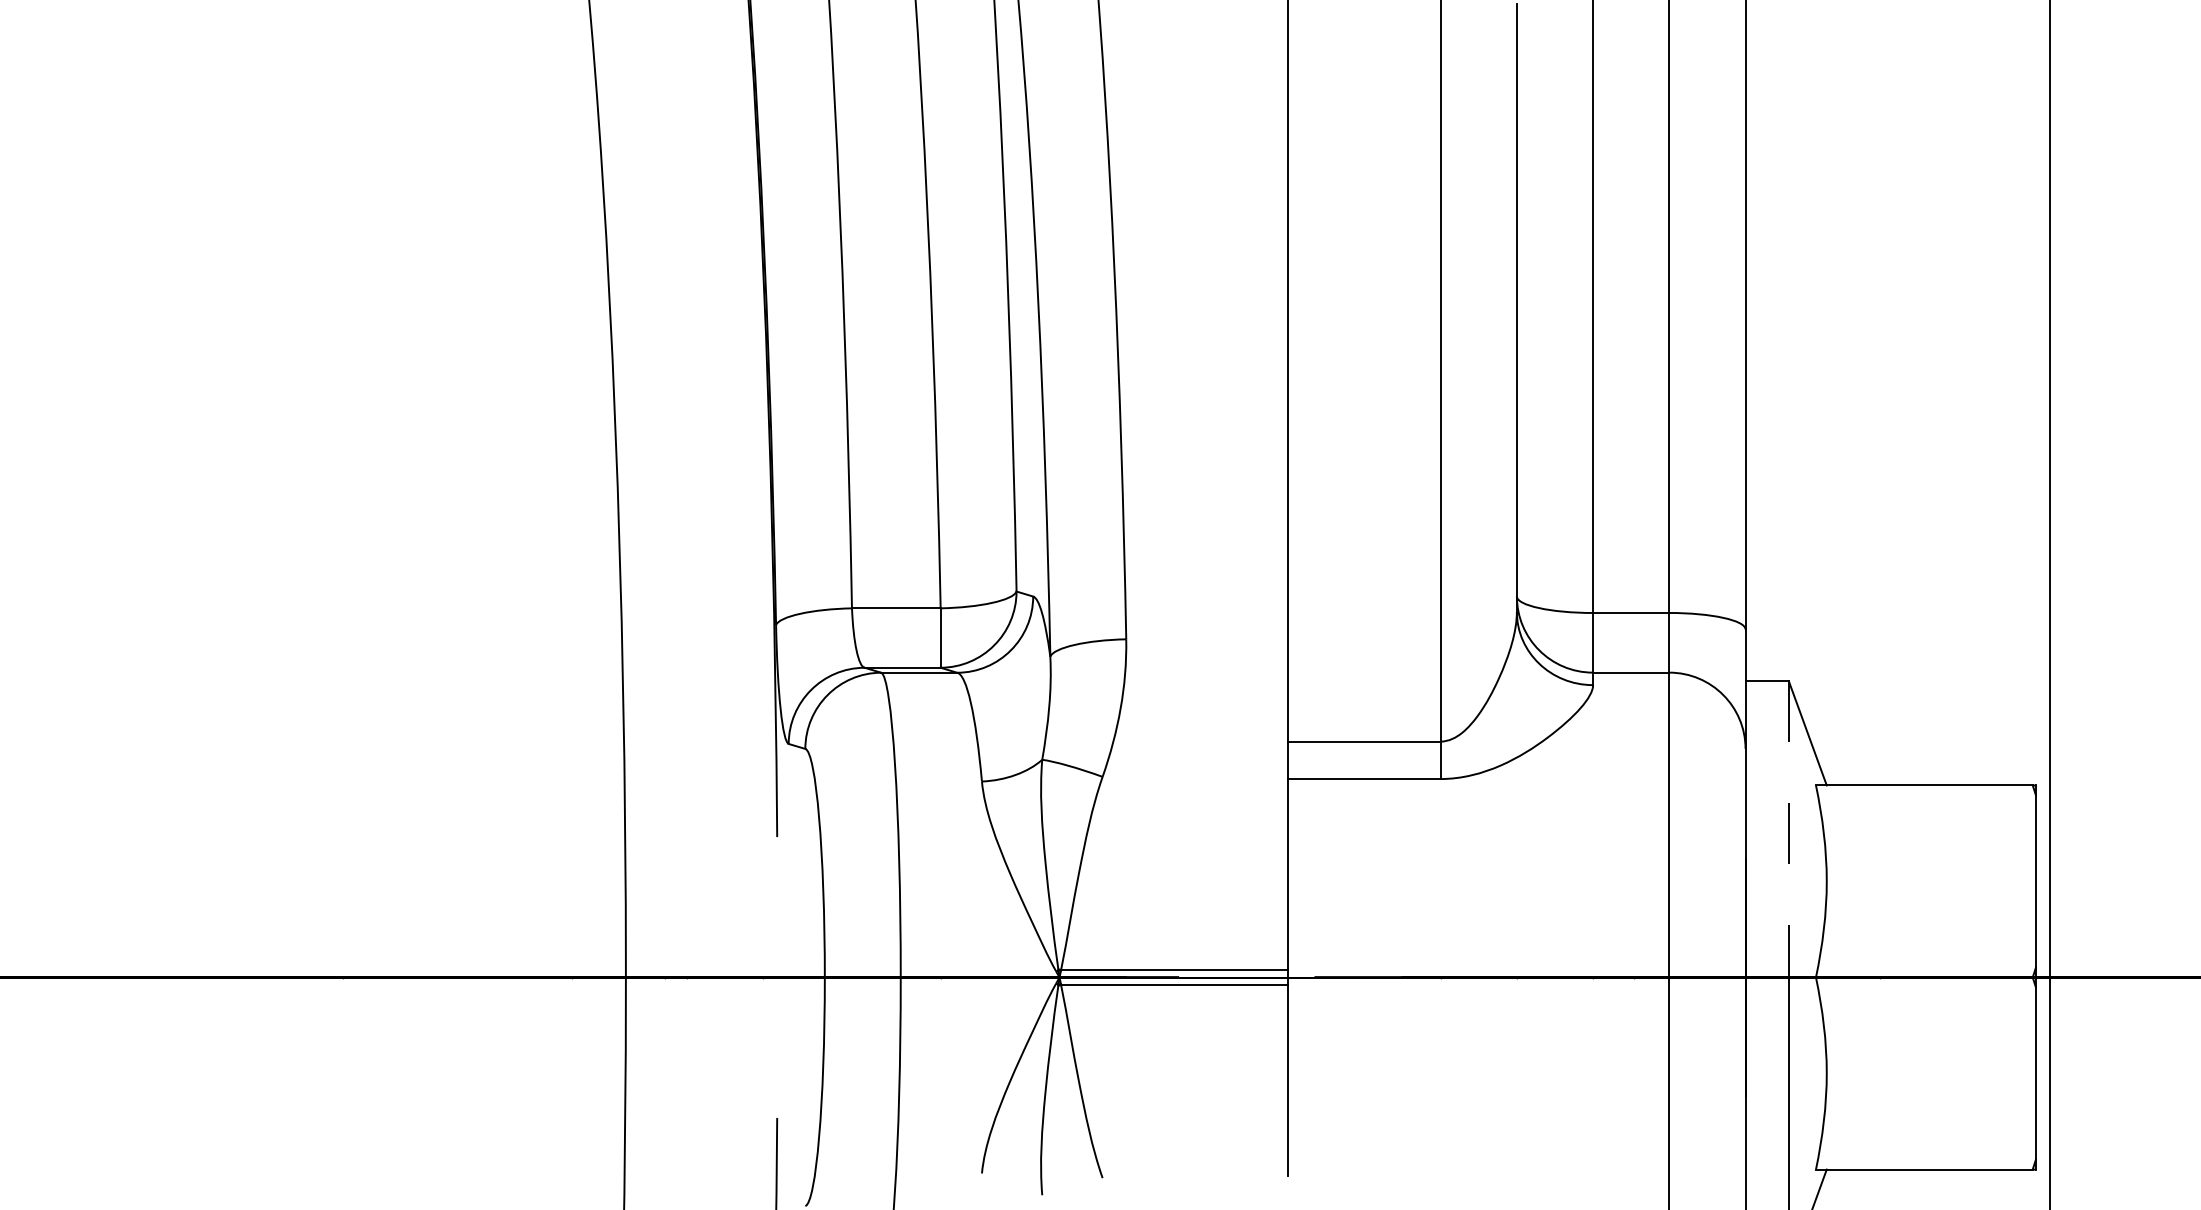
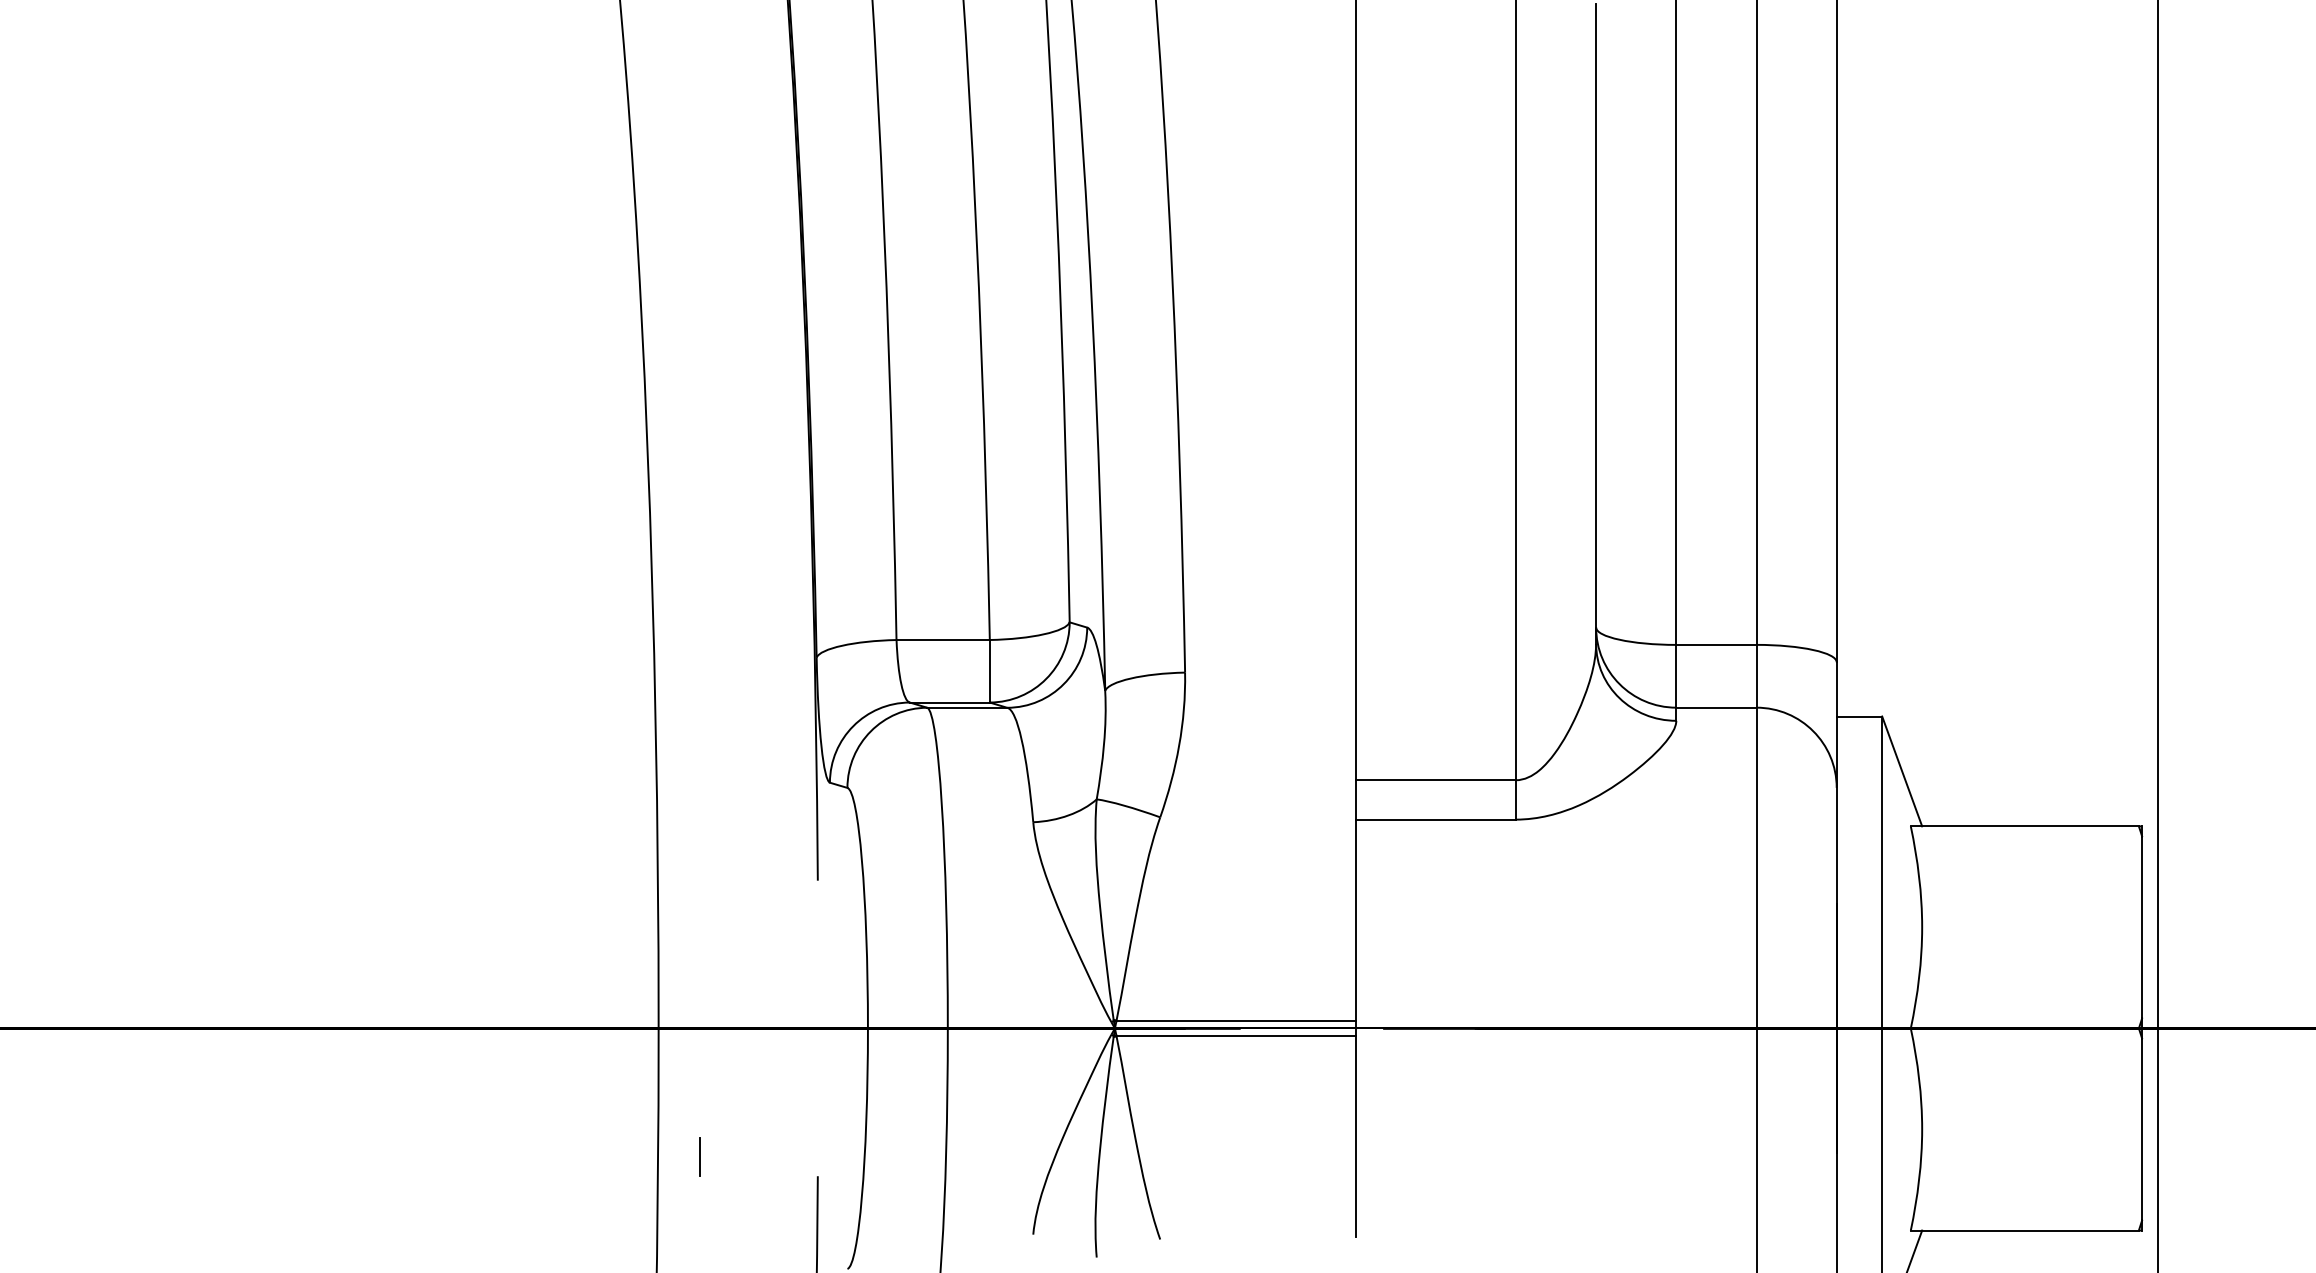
line: (1789, 829) -> (1882, 872), dashed -> solid
line: (664, 1099) -> (699, 1156), added

